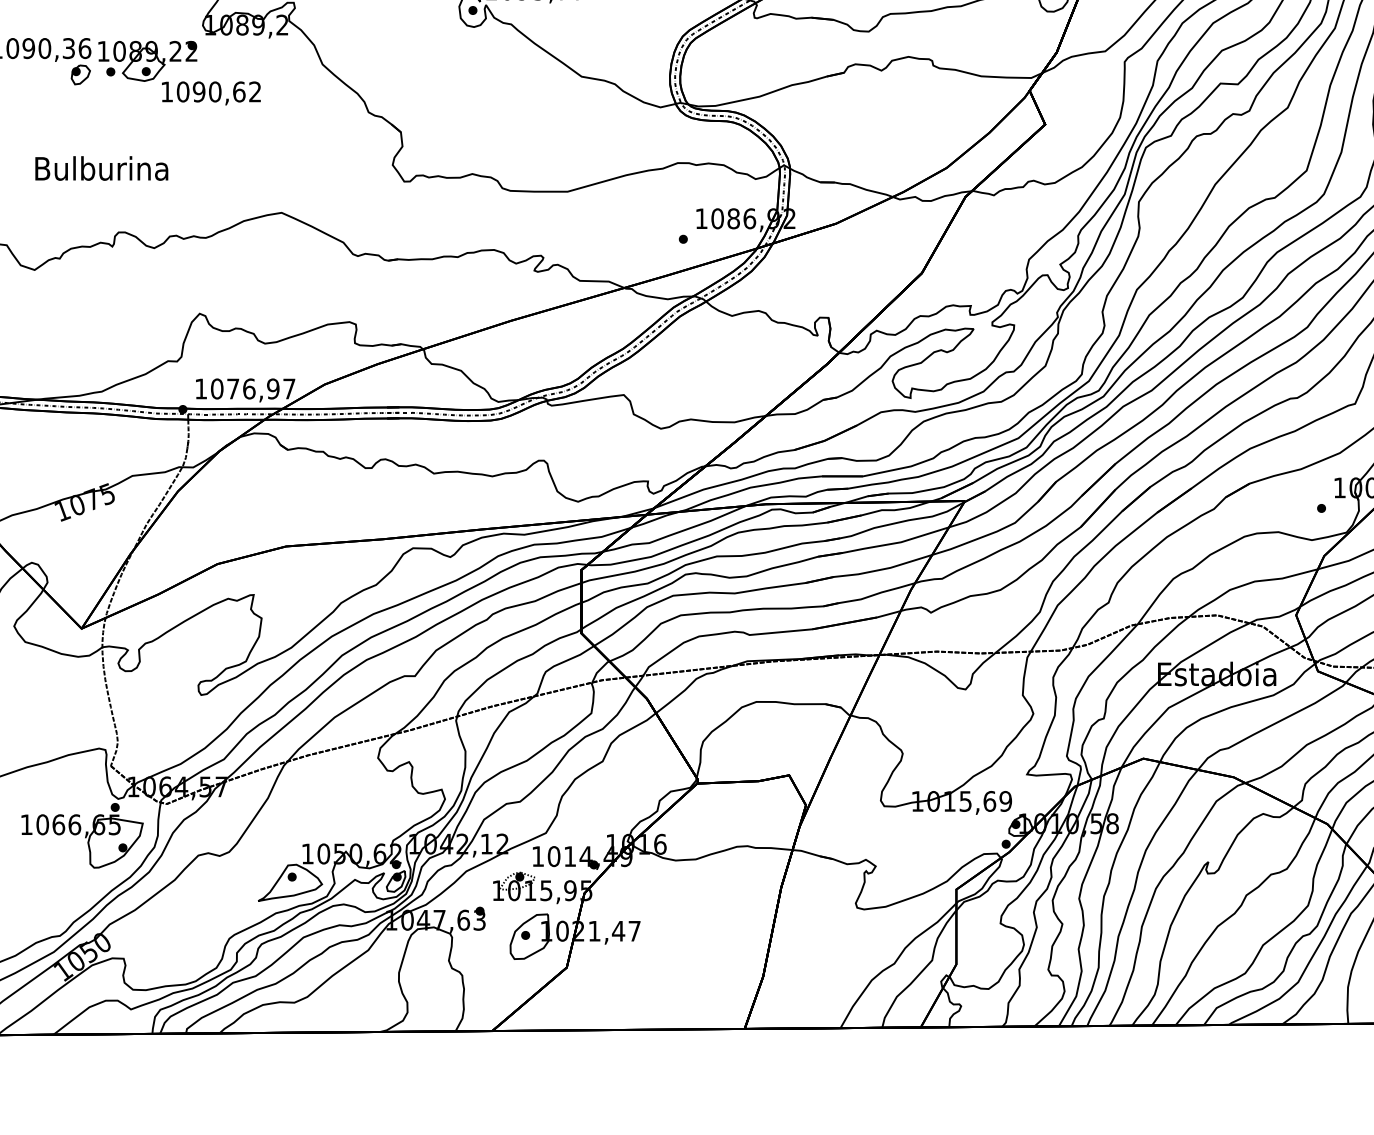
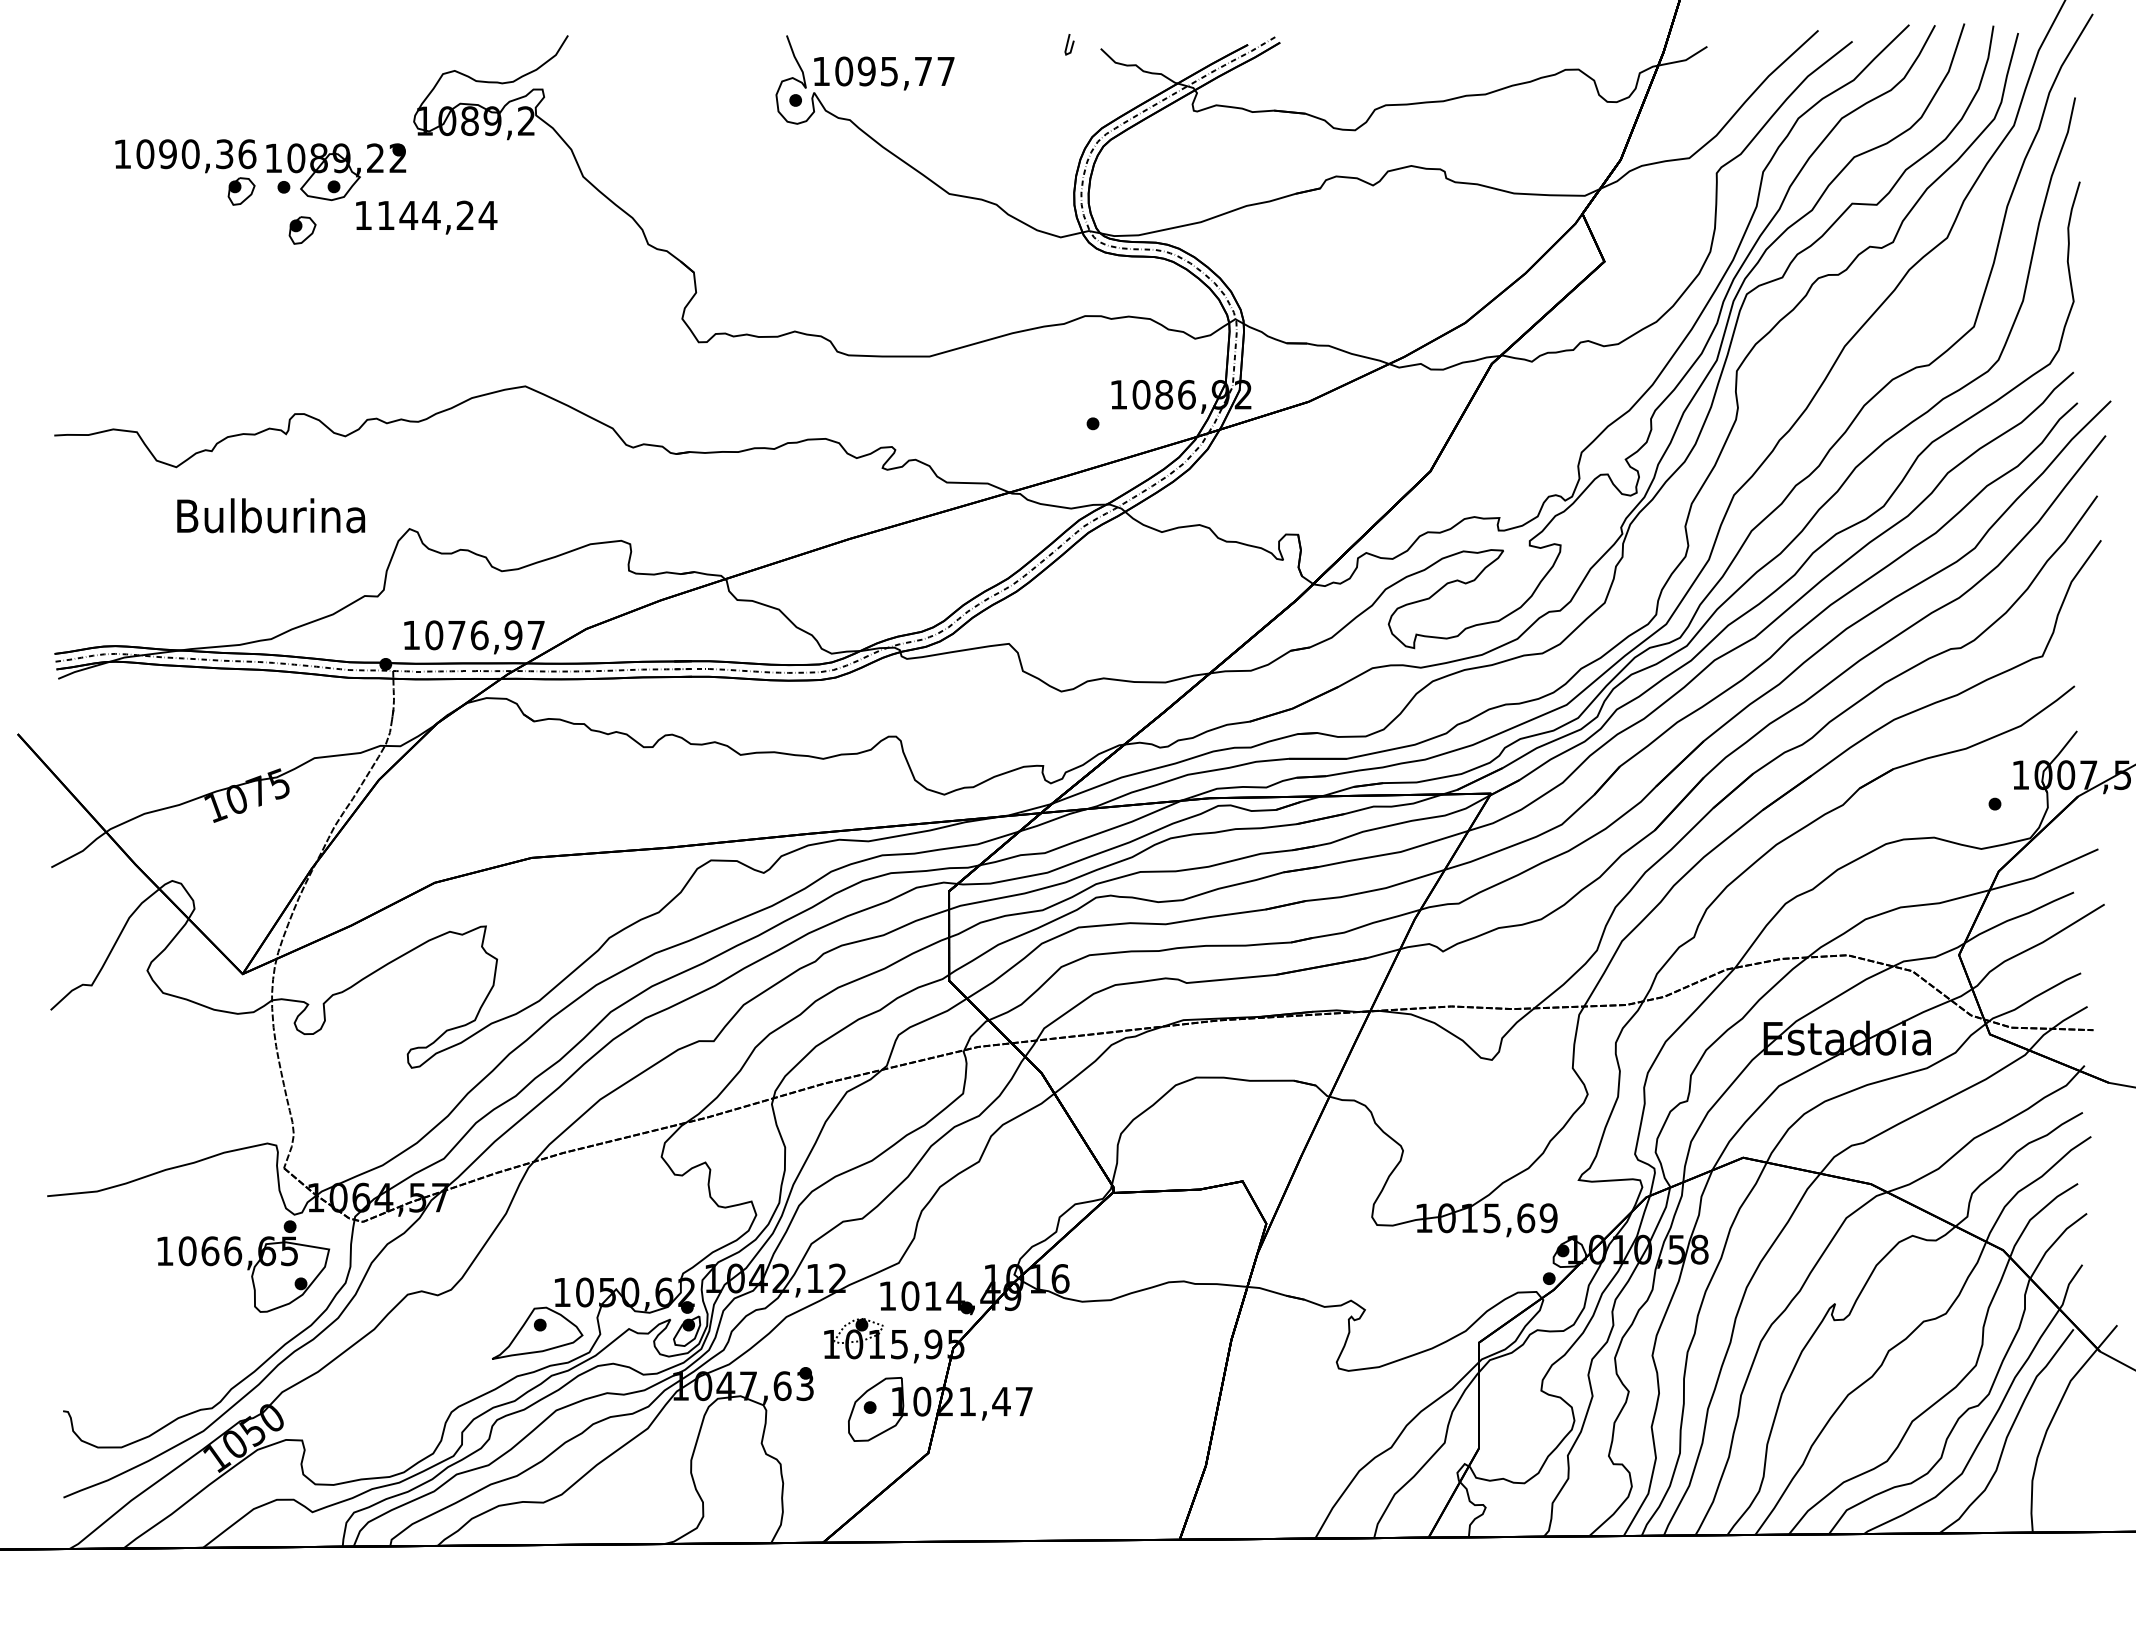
text: (219, 91) -> (437, 215), 1090,62 -> 1144,24
part: (123, 102) -> (302, 230), added
text: (102, 168) -> (271, 515), moved

